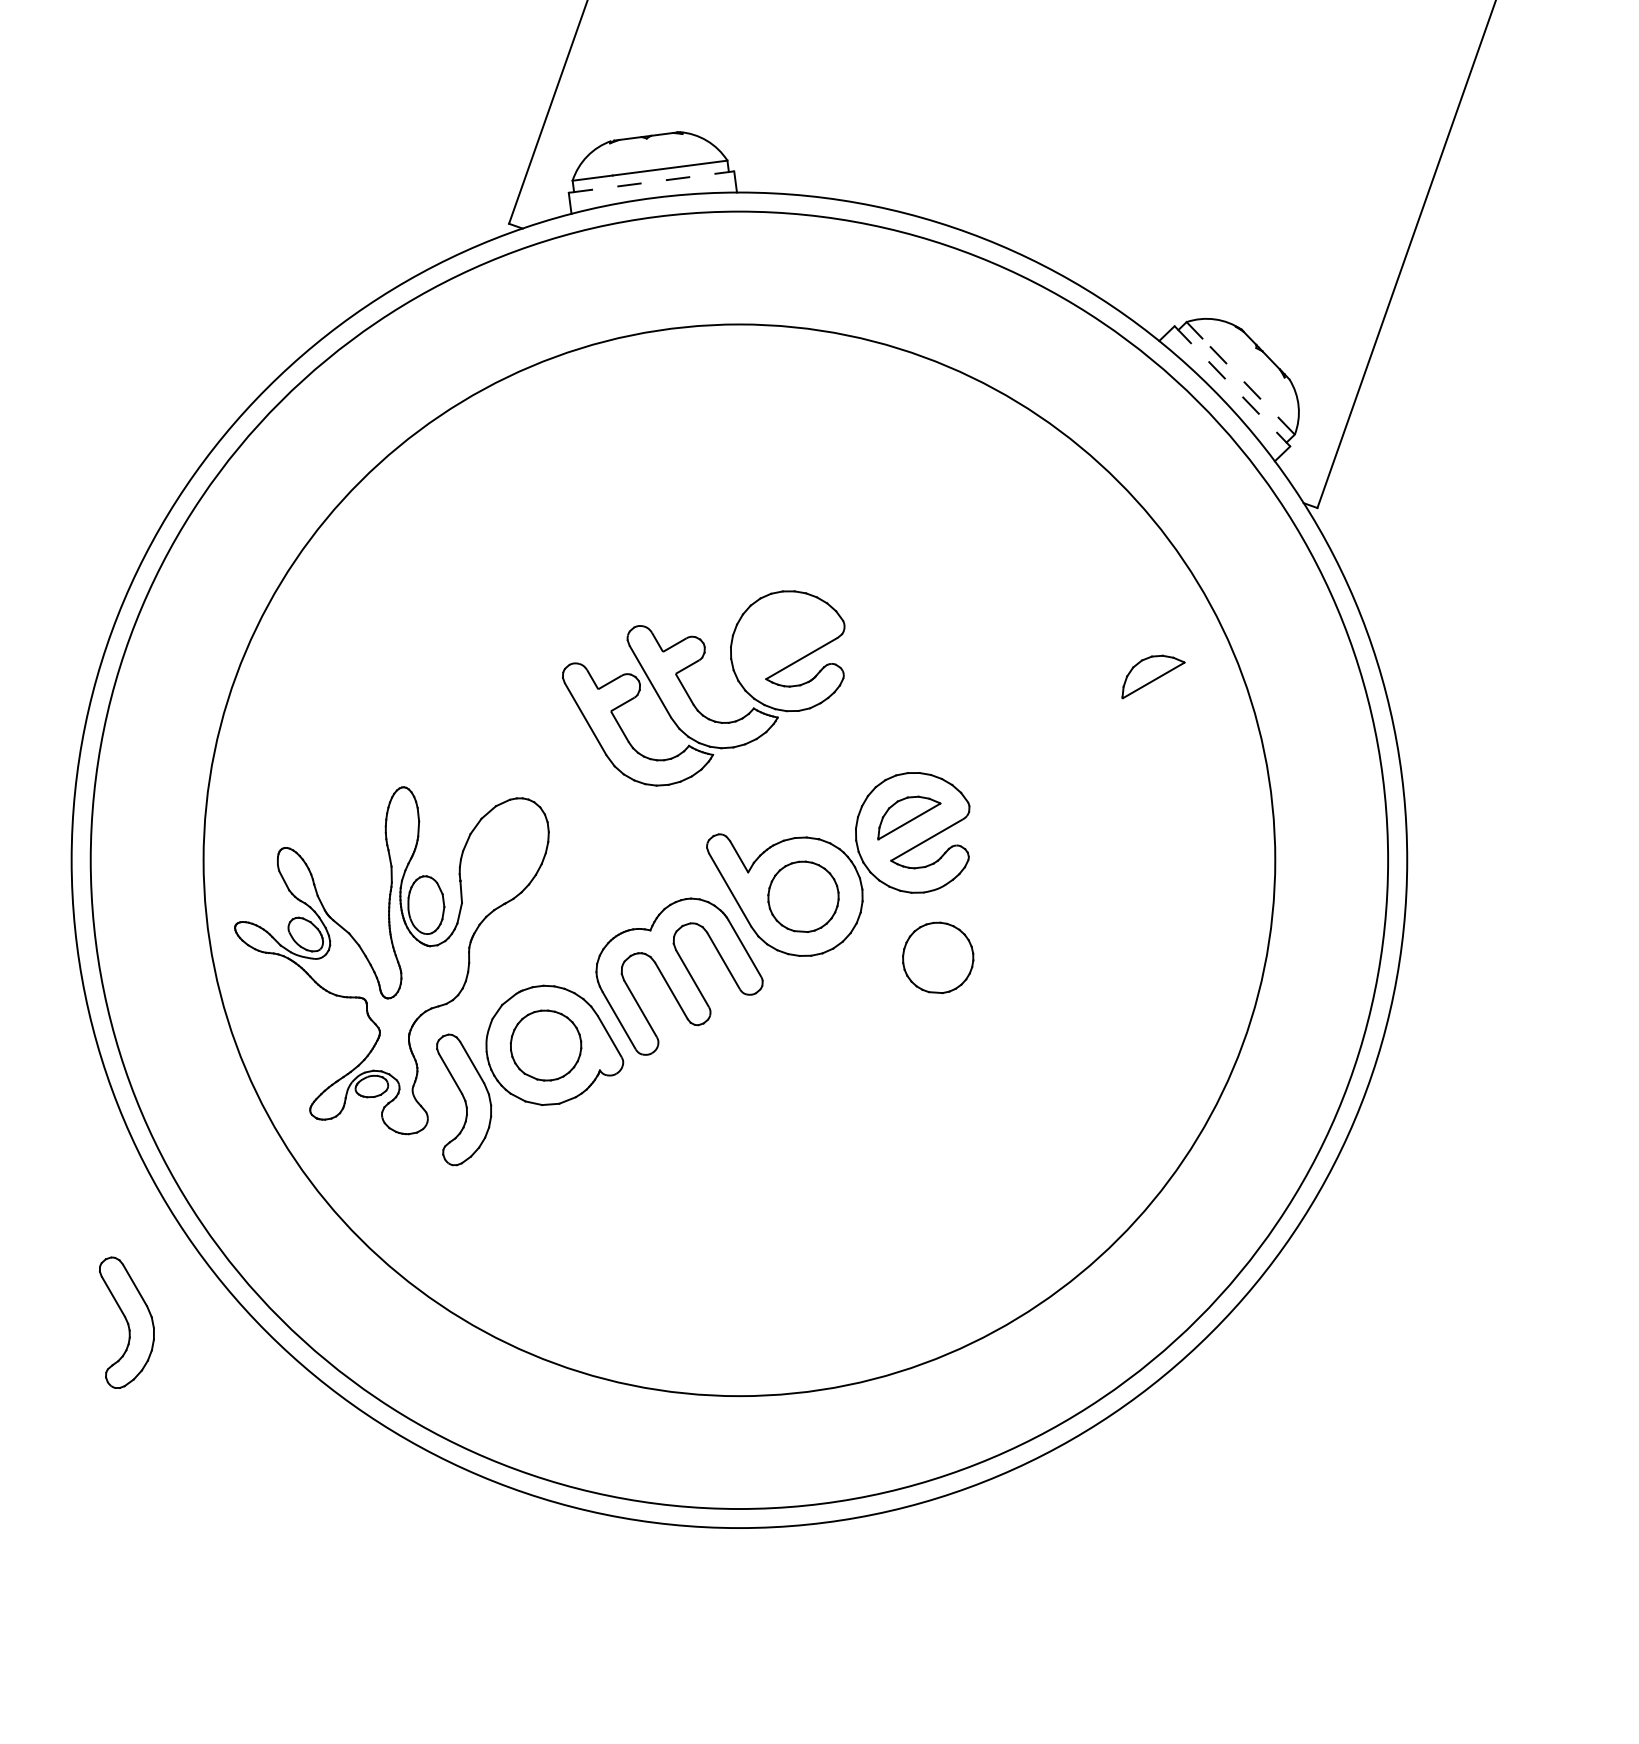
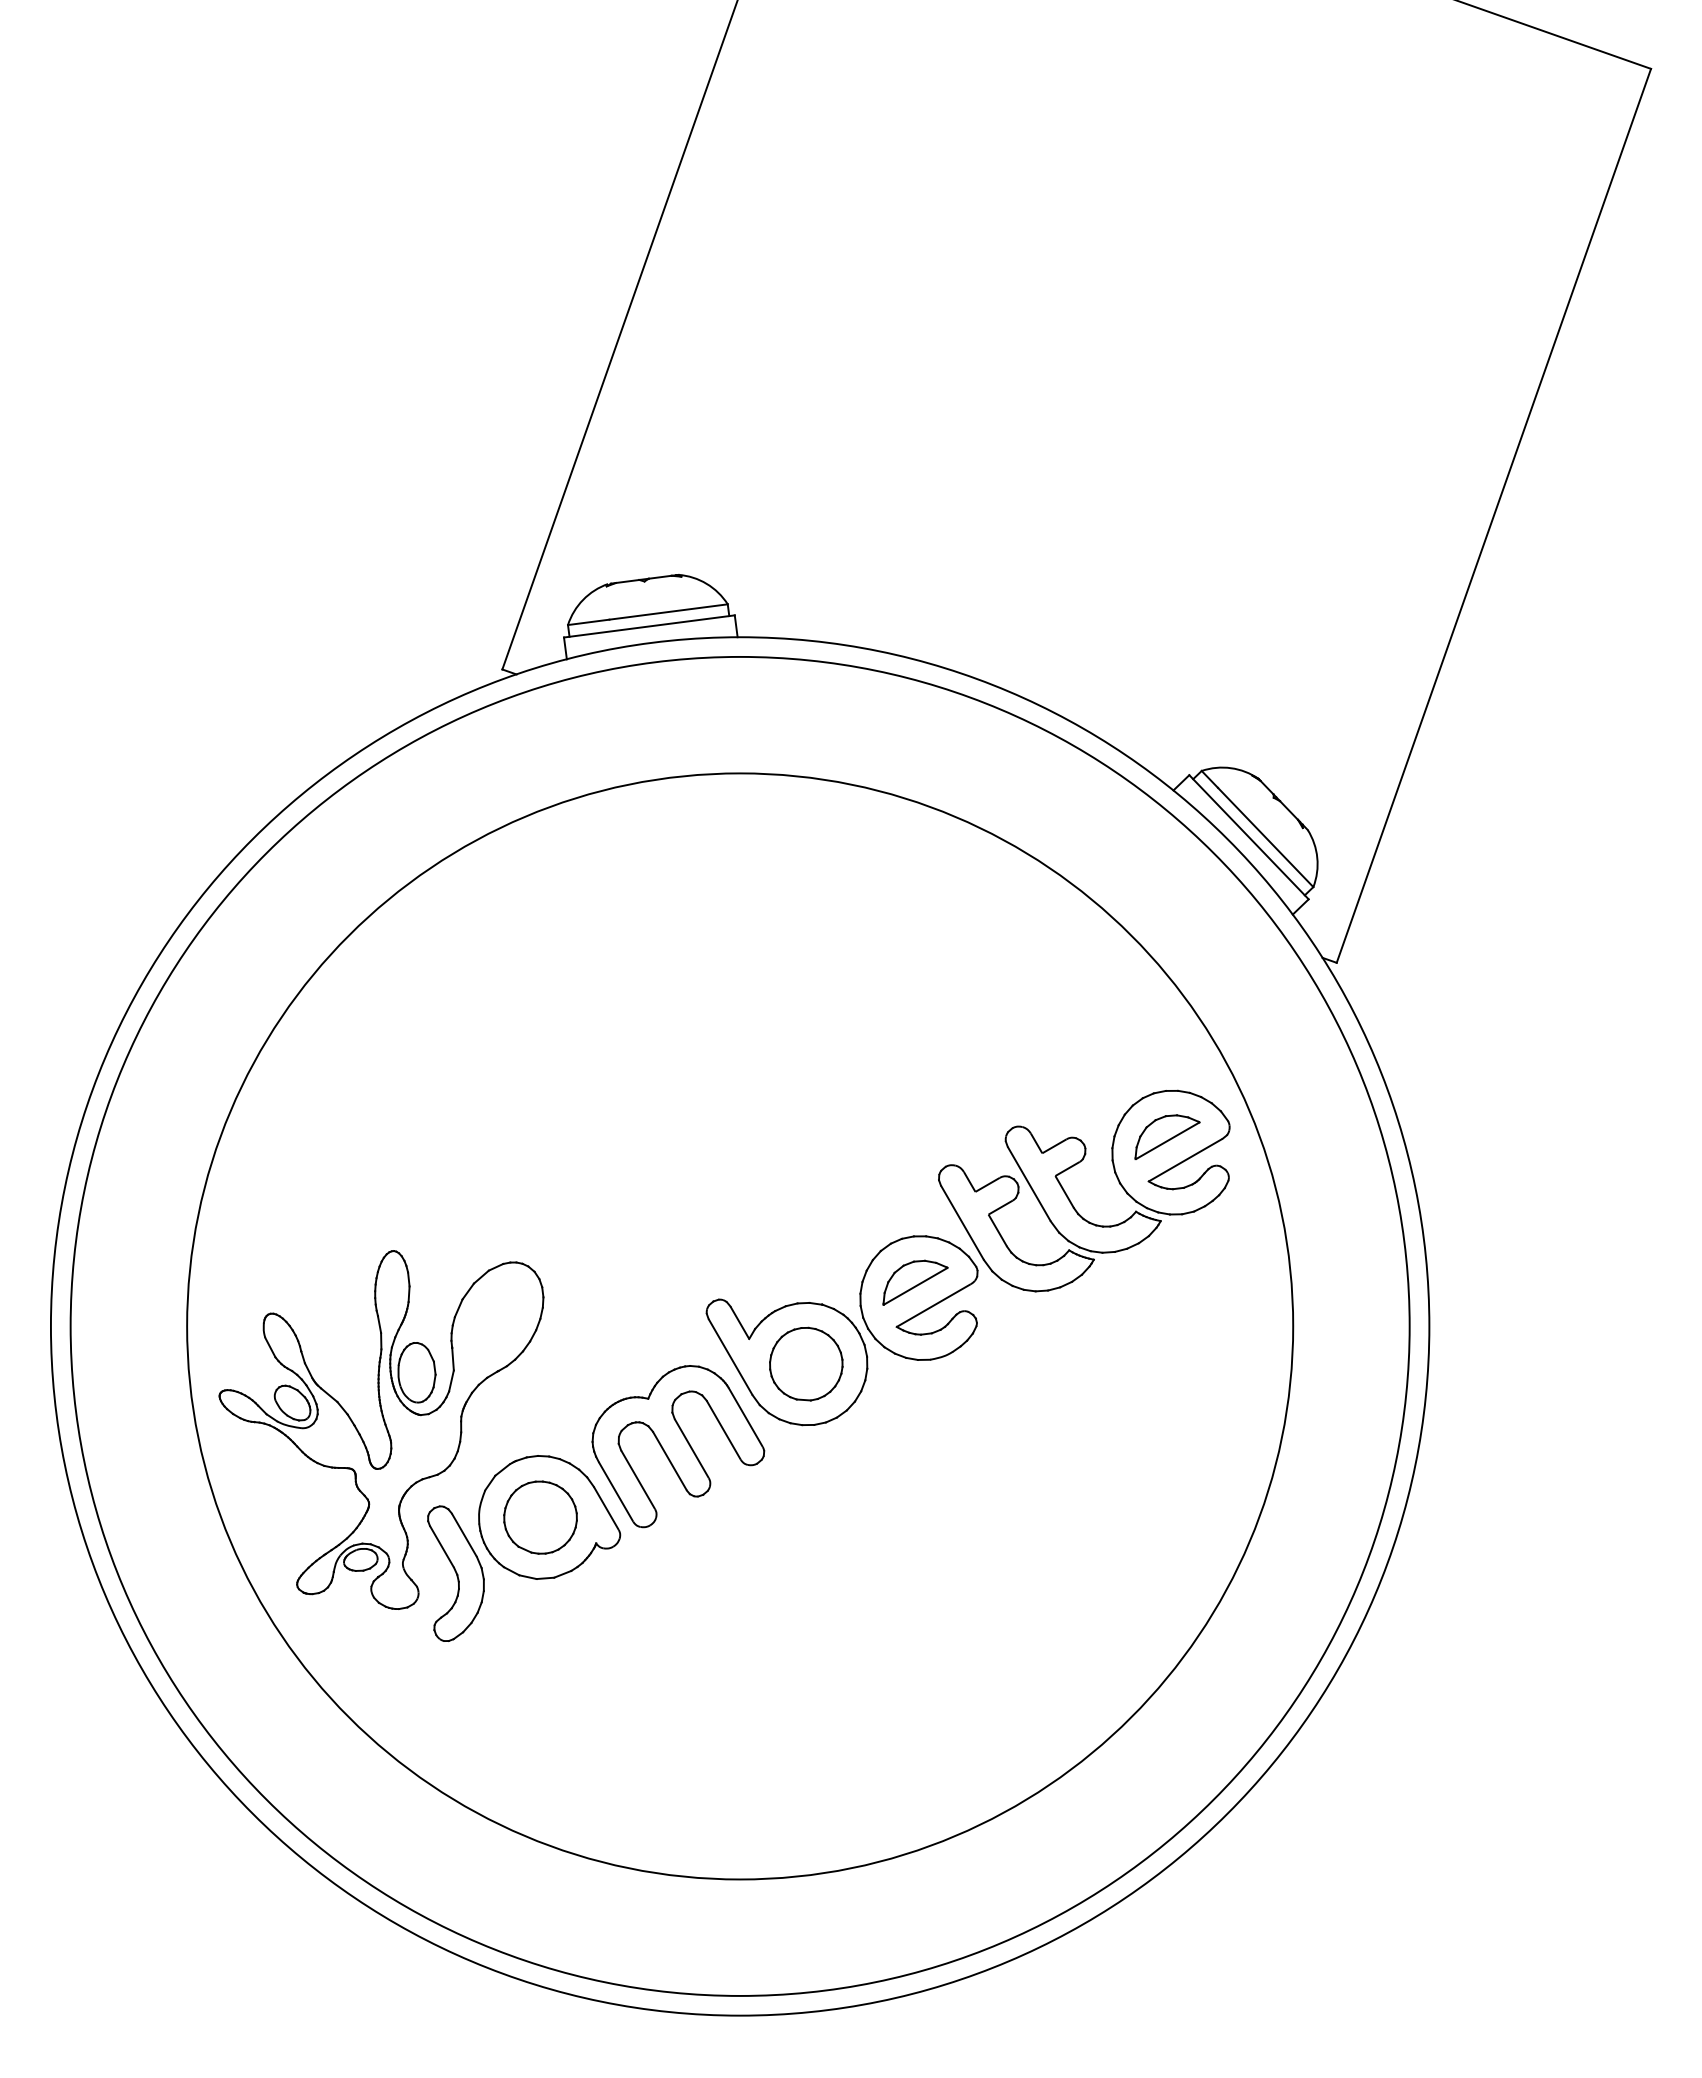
line: (651, 182) -> (649, 626), dashed -> solid
line: (1232, 386) -> (1249, 837), dashed -> solid
line: (1248, 386) -> (1265, 837), dashed -> solid
part: (690, 696) -> (1070, 1199), moved
part: (938, 957) -> (945, 1426), removed
part: (126, 1322) -> (107, 1803), removed

